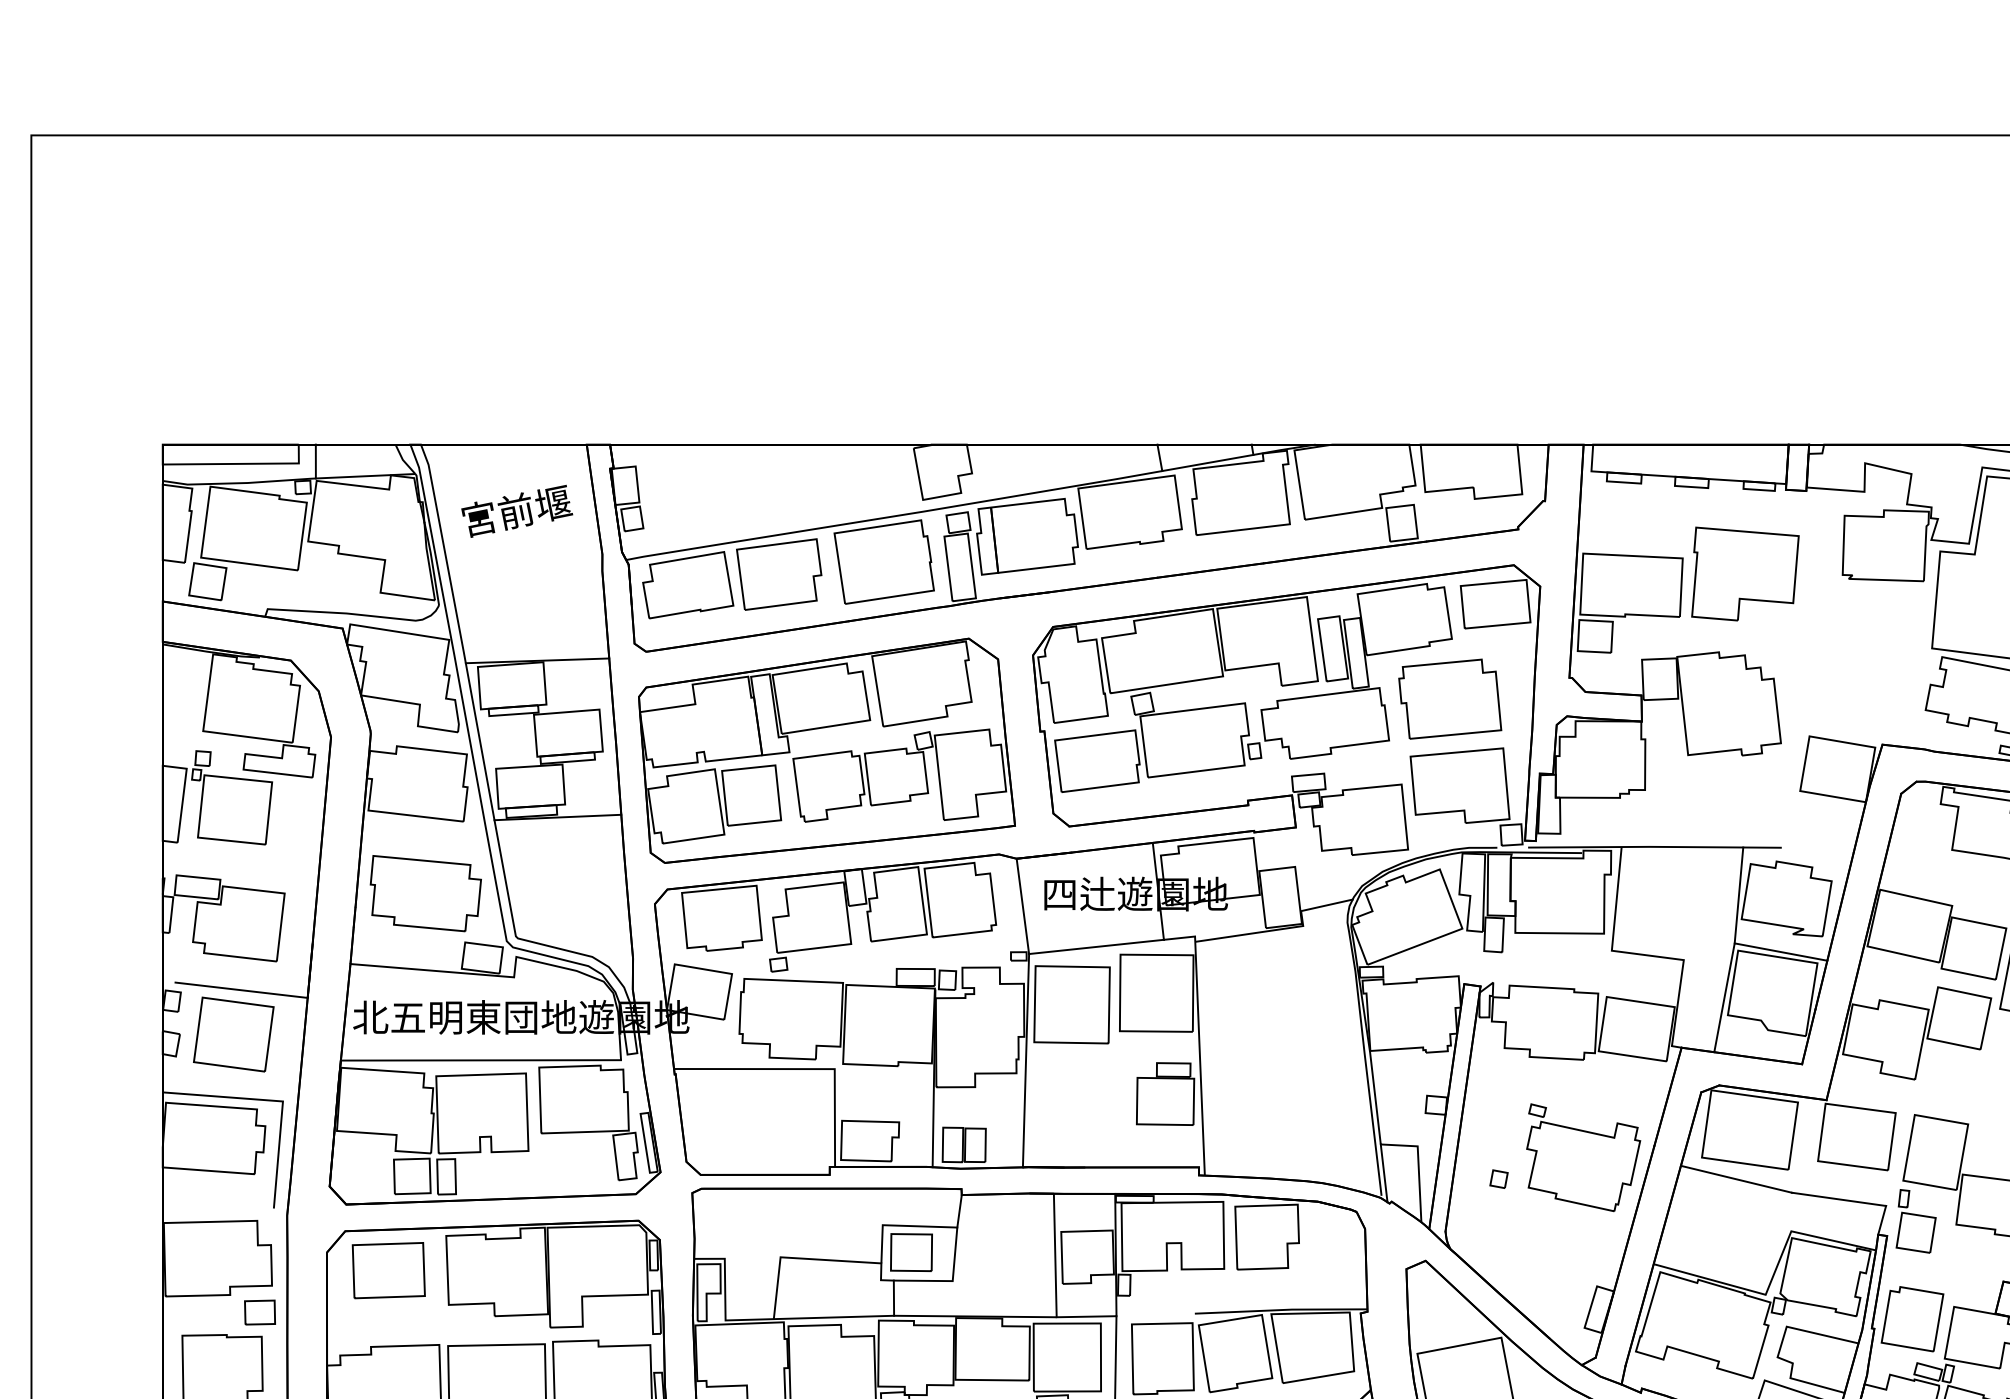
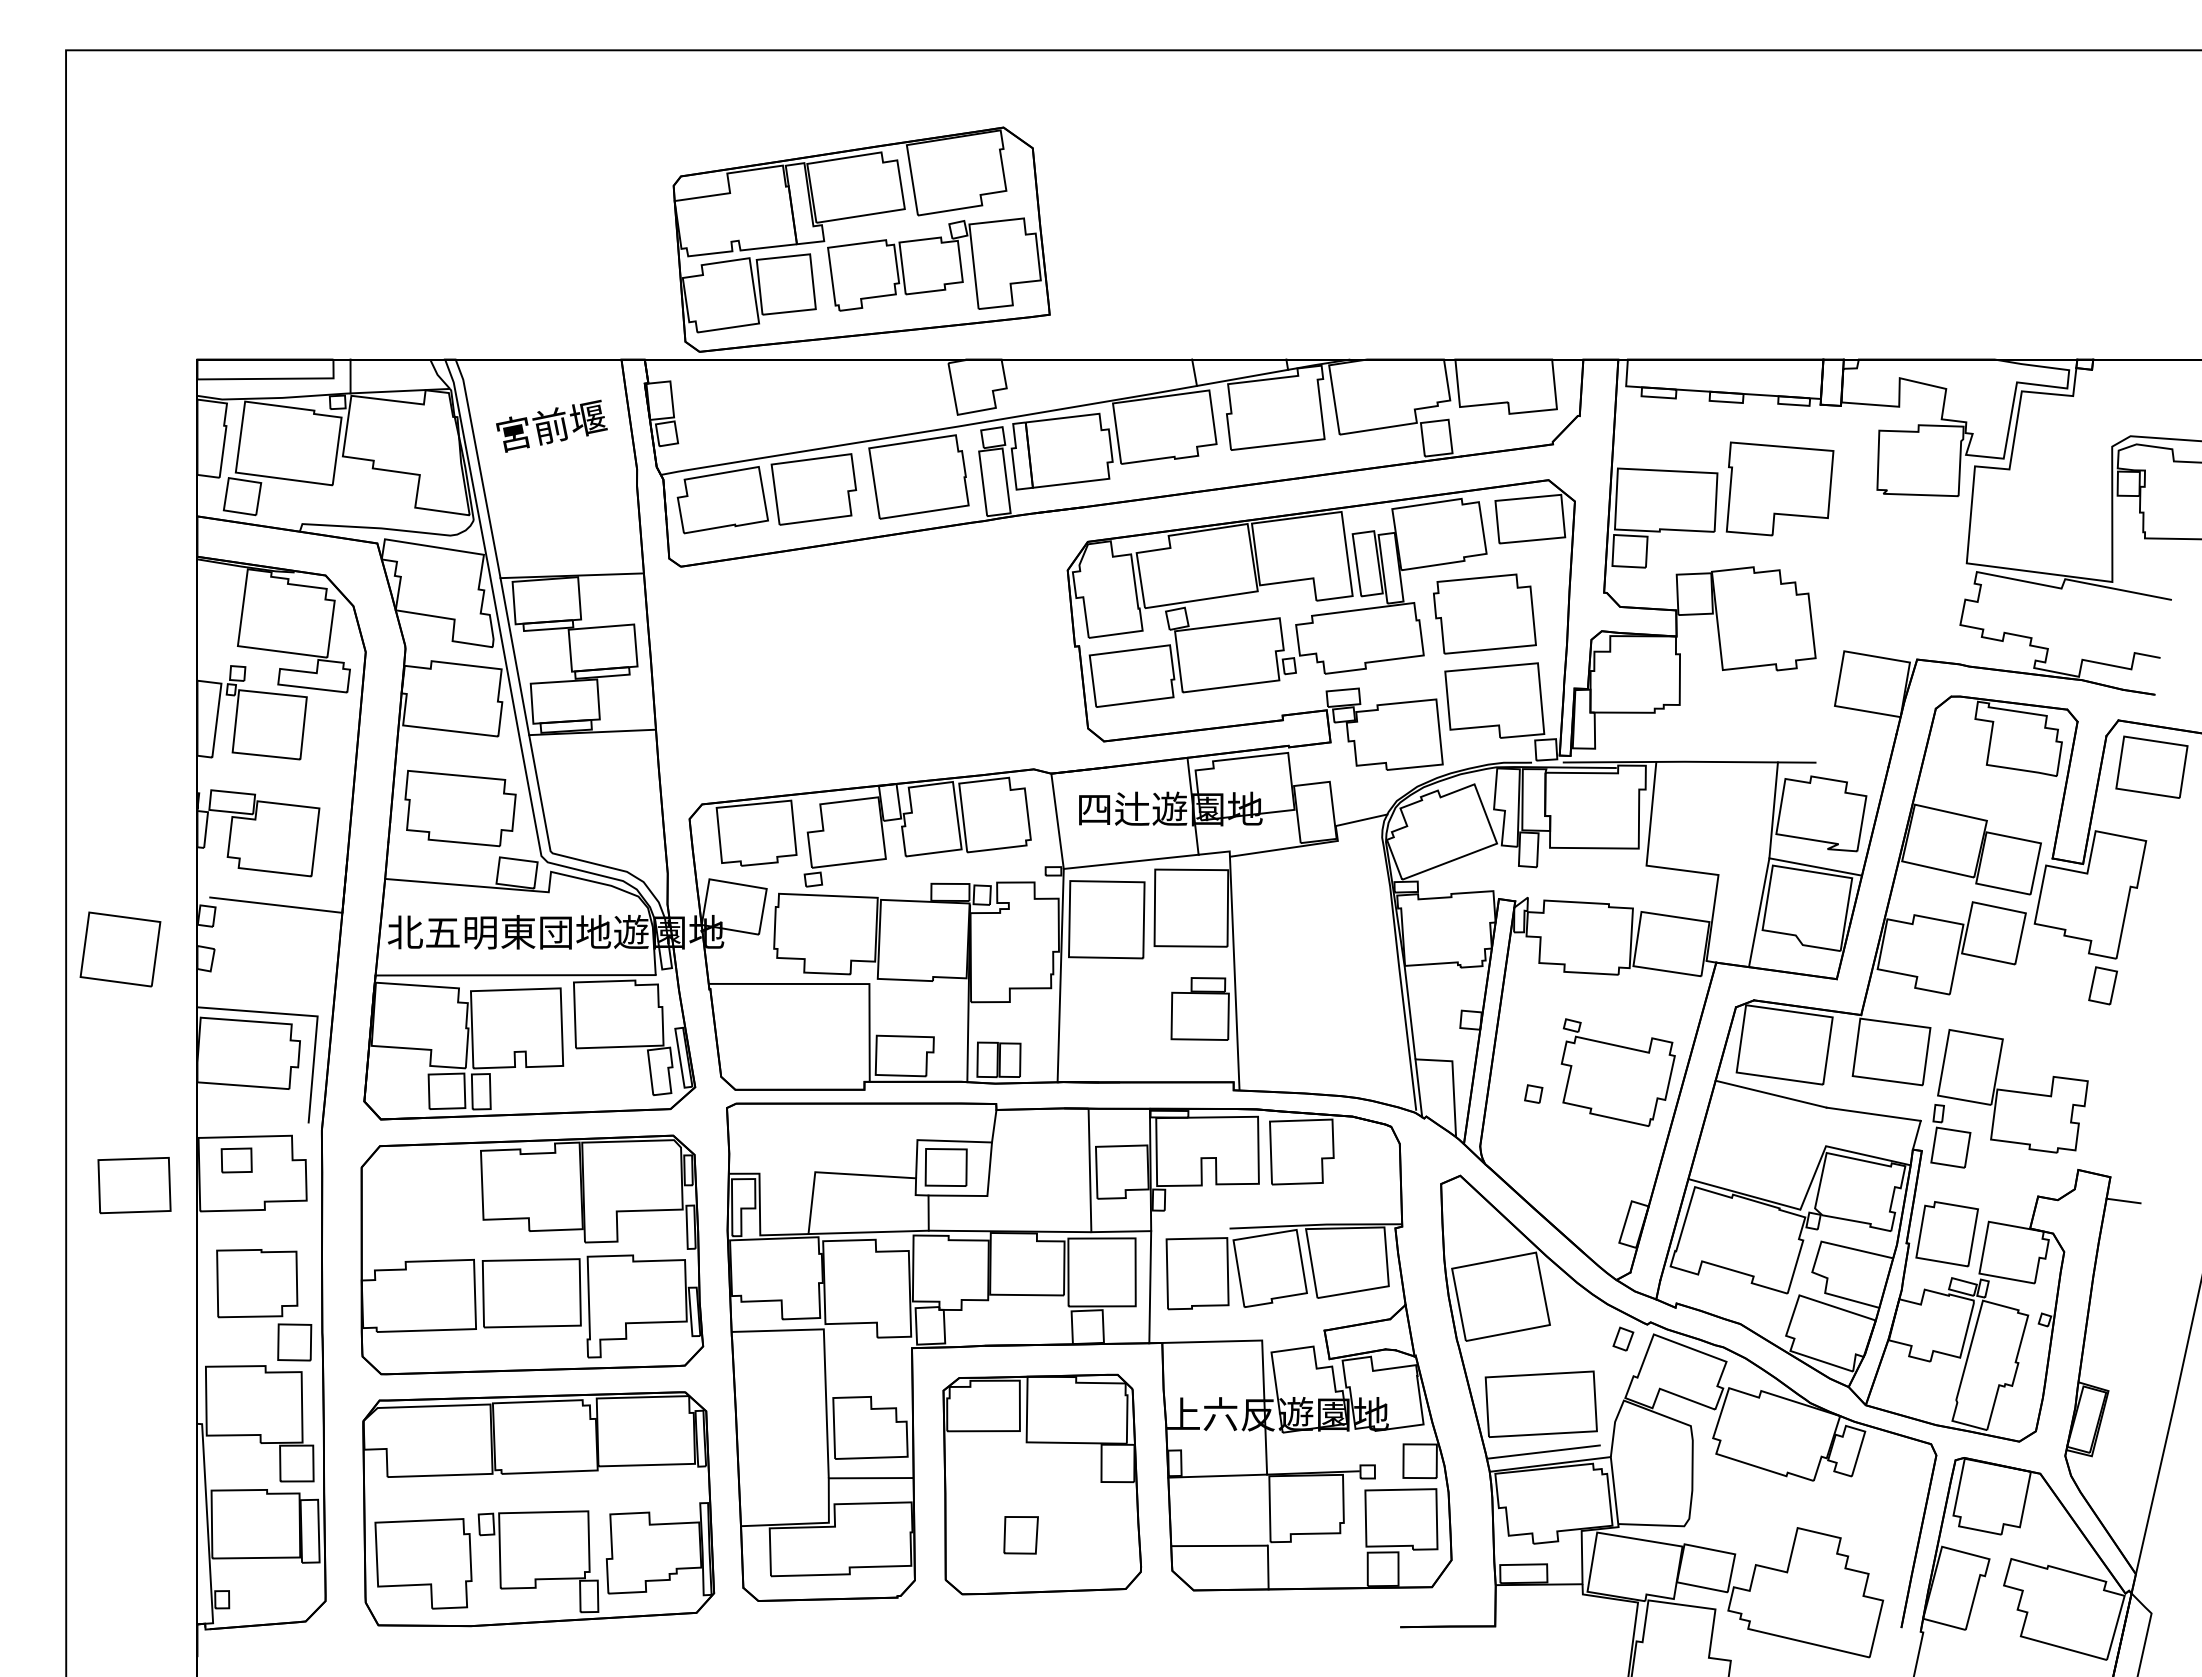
part: (826, 750) -> (861, 239), moved
part: (233, 1034) -> (120, 949), moved
part: (388, 1270) -> (134, 1185), moved
part: (259, 1312) -> (236, 1160), moved

